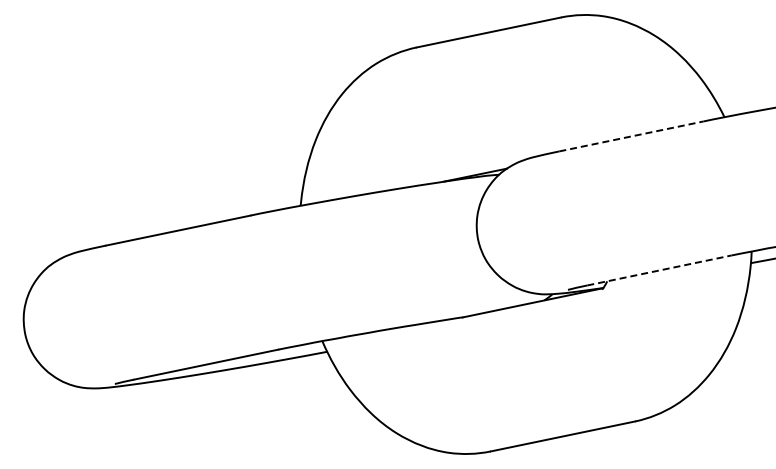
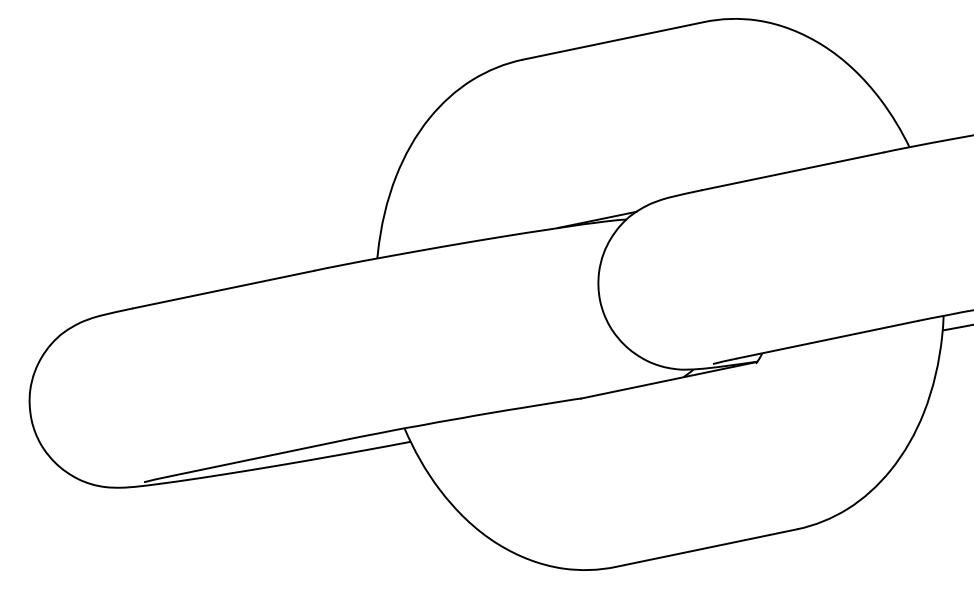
line: (631, 136) -> (792, 171), dashed -> solid
line: (659, 270) -> (827, 339), dashed -> solid

